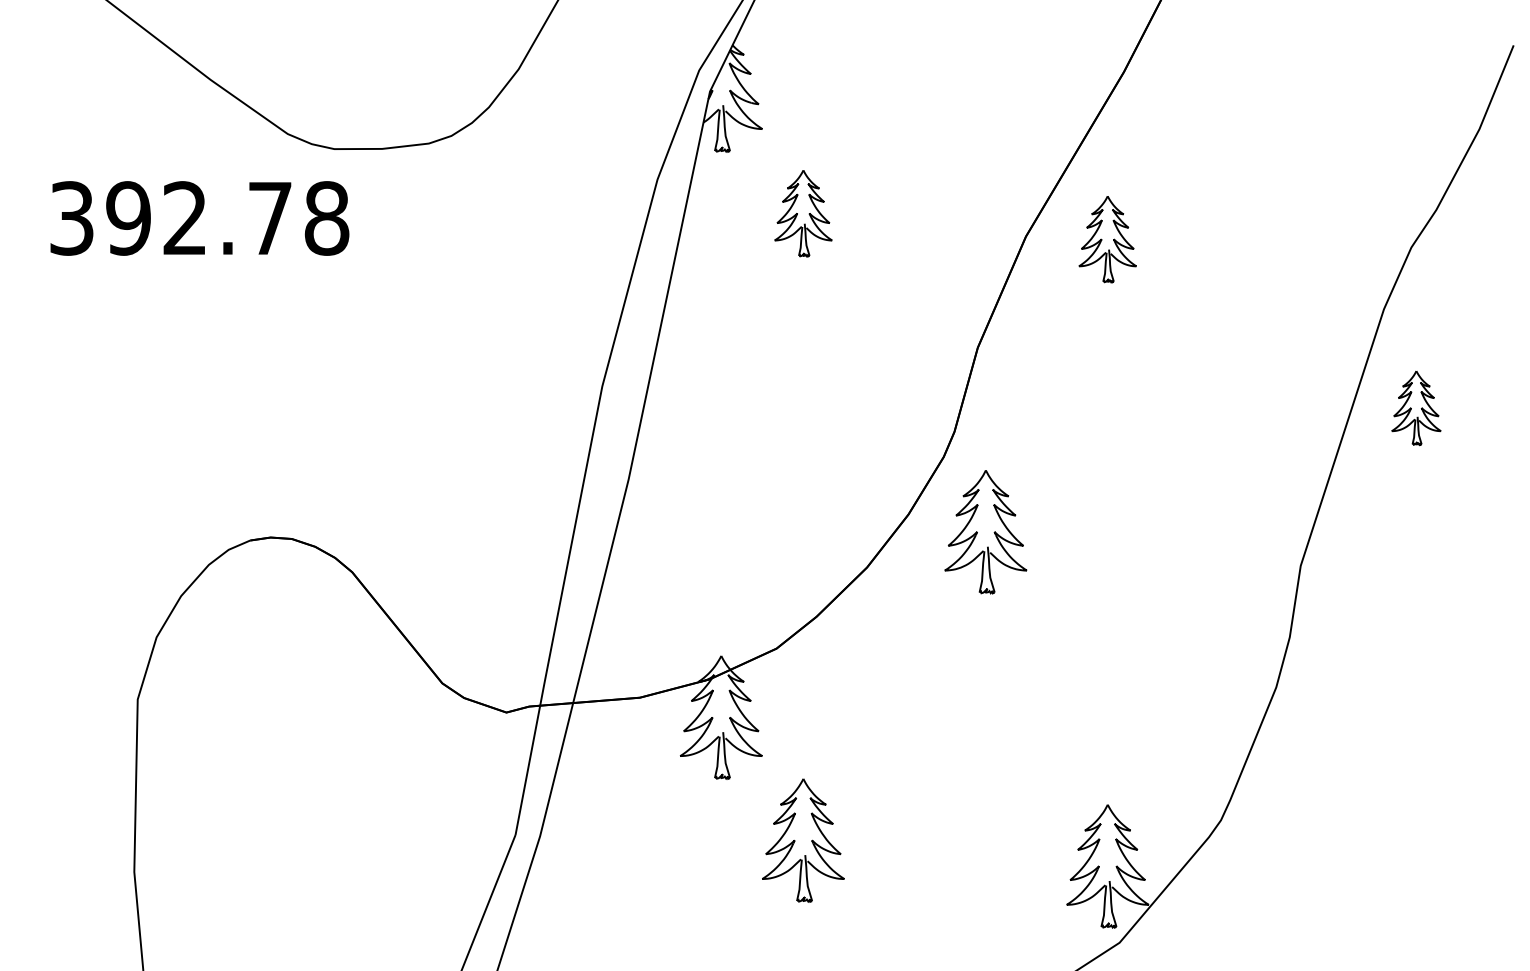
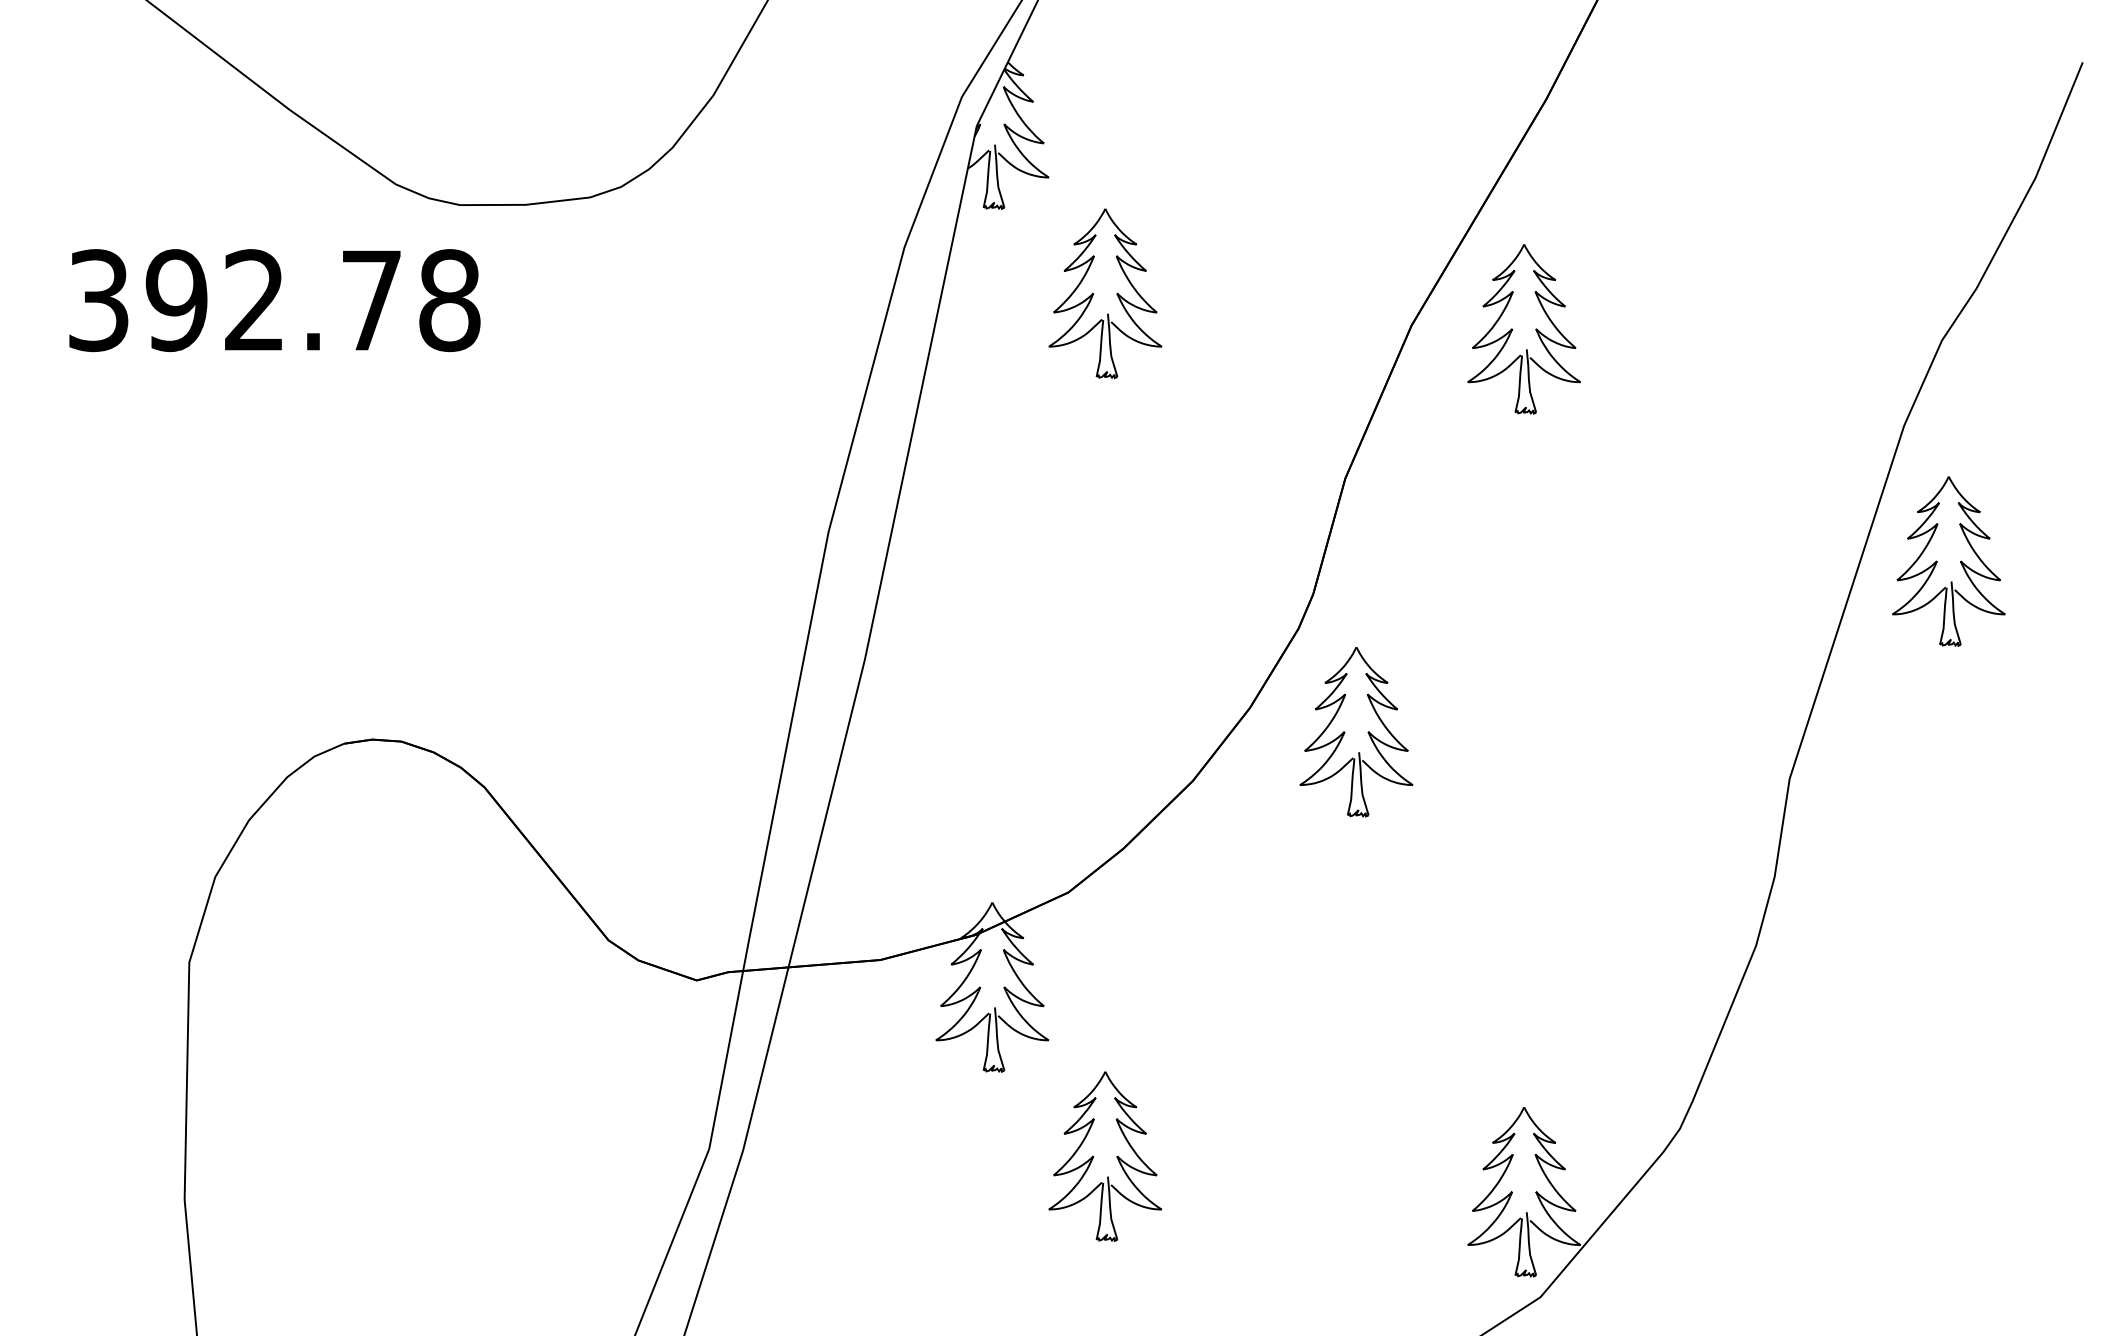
part: (803, 213) -> (1105, 293), size x1.43
part: (1107, 239) -> (1523, 329), size x1.43
part: (1416, 408) -> (1948, 561), size x1.67

